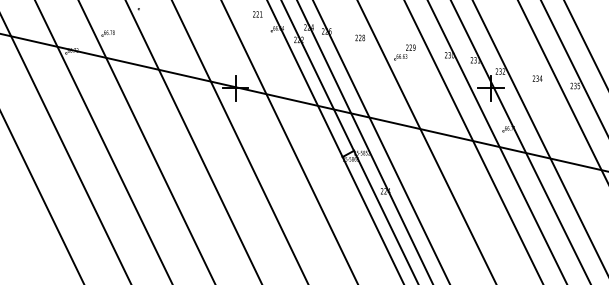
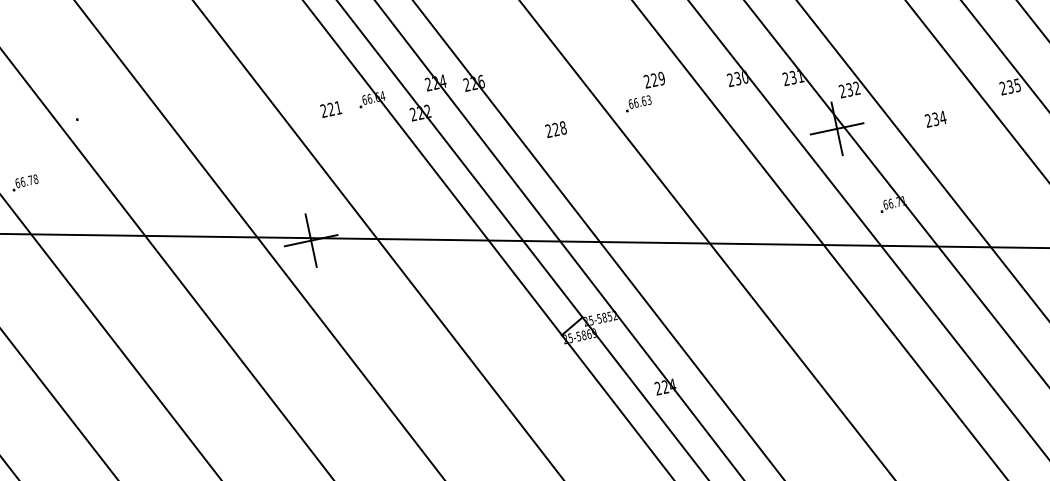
text: (257, 14) -> (330, 109), moved
text: (360, 37) -> (556, 128), moved
text: (537, 78) -> (935, 118), moved

